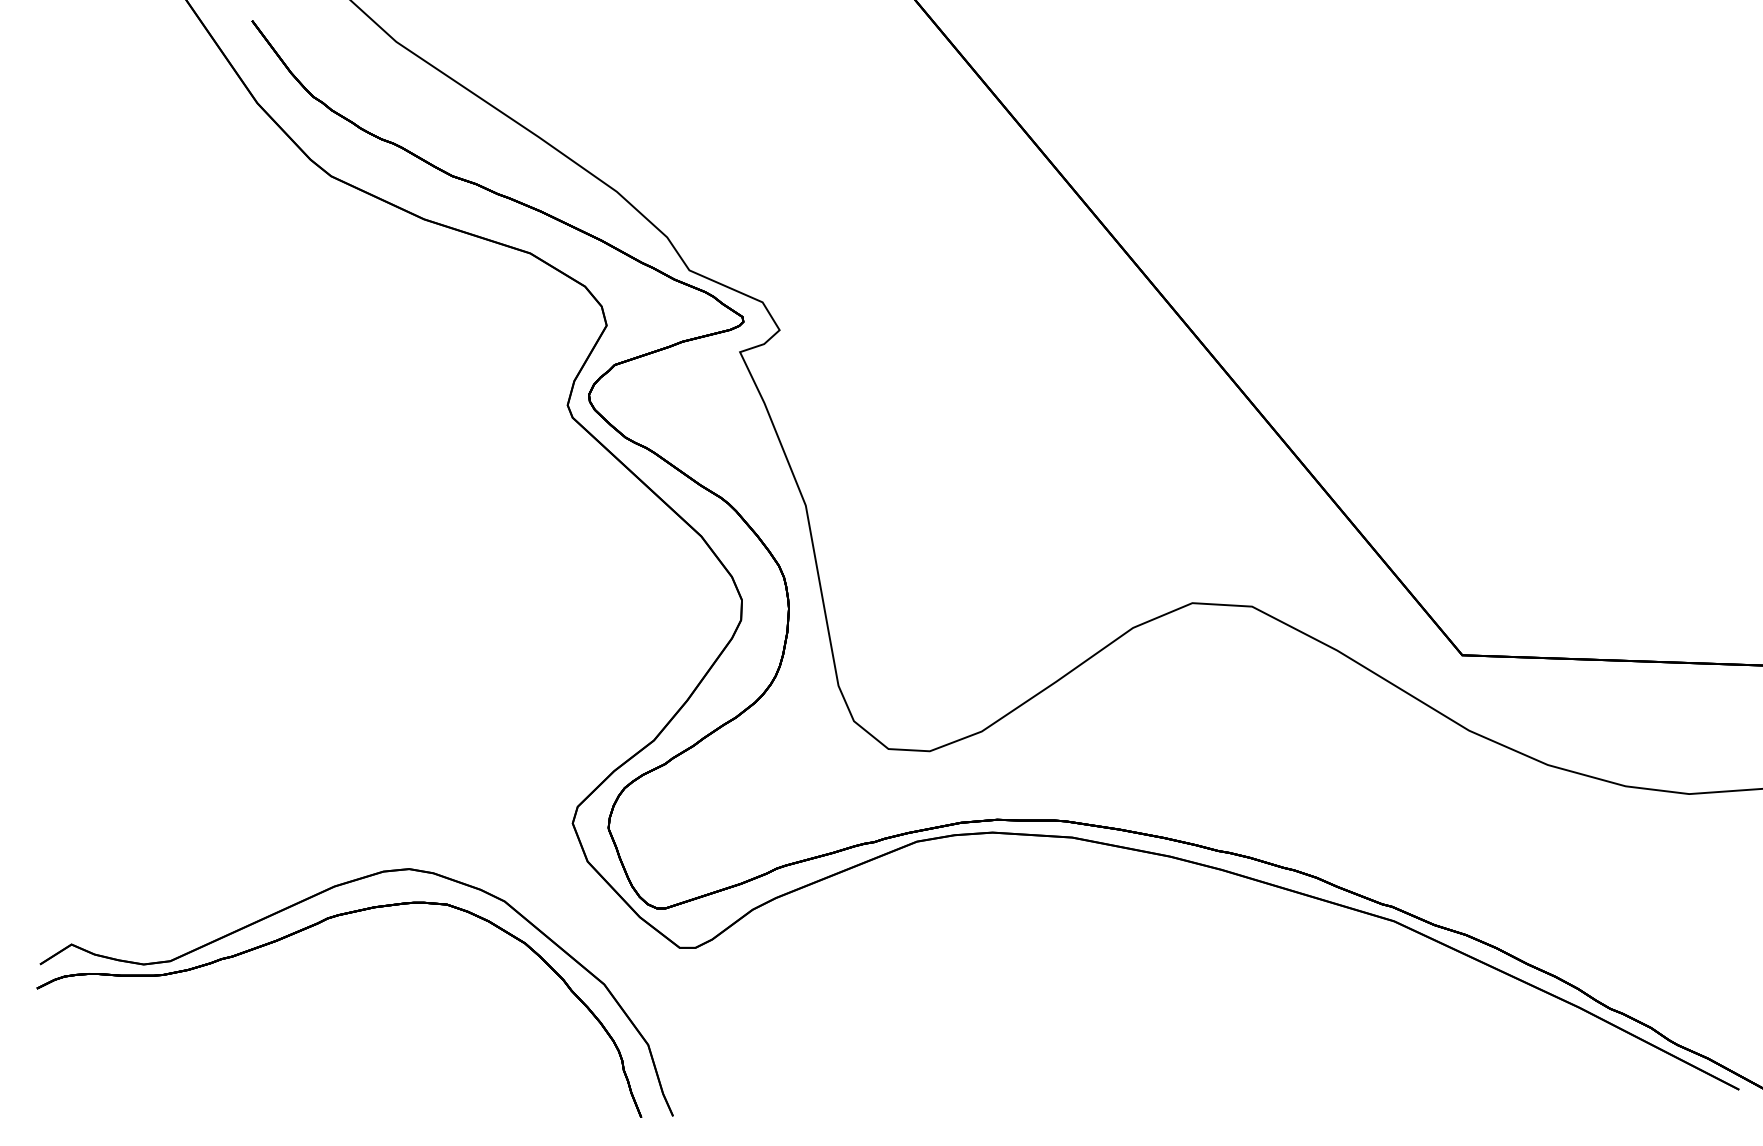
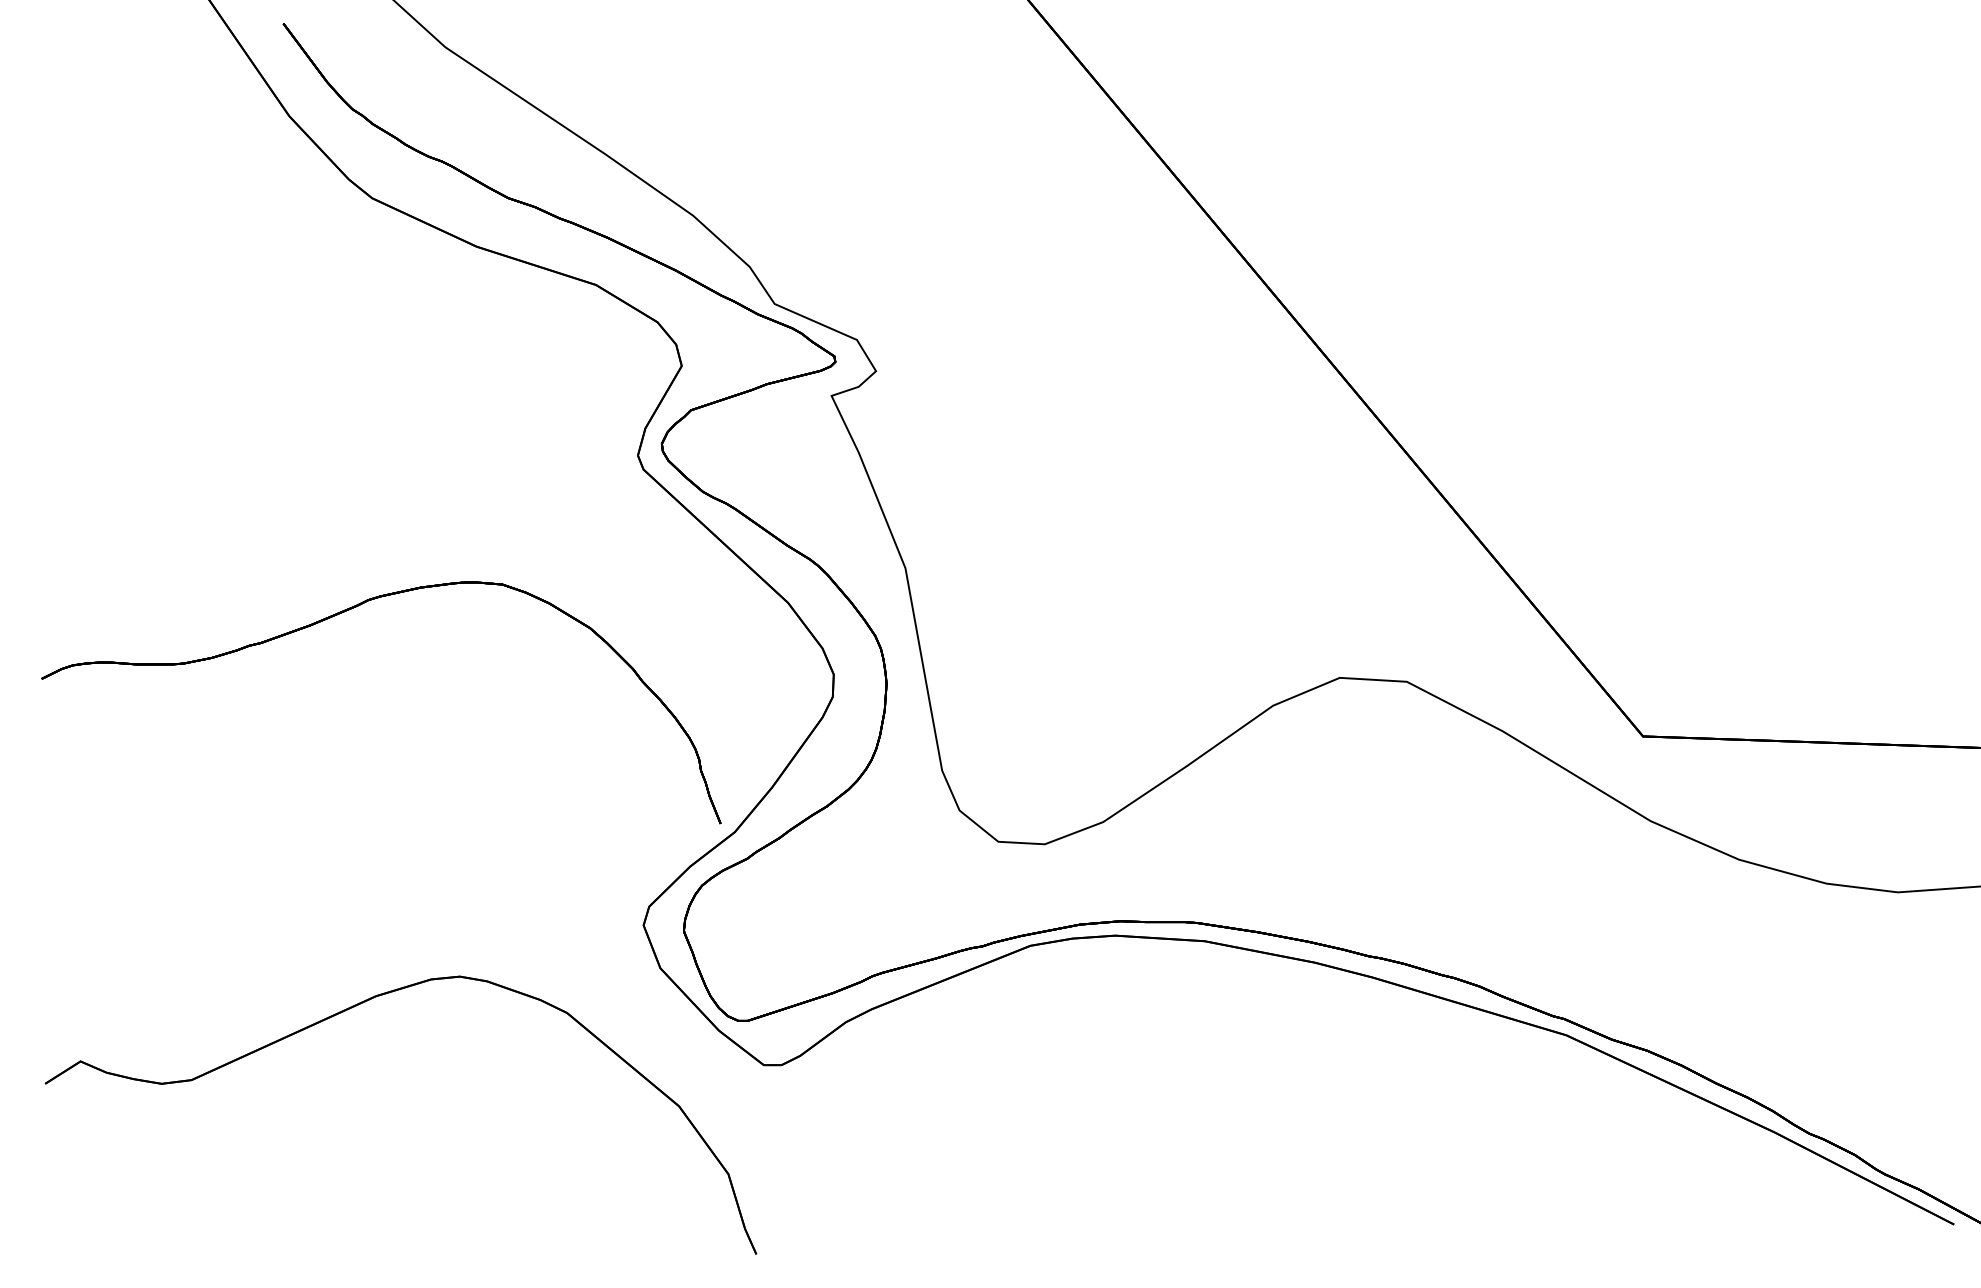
part: (306, 929) -> (344, 612), moved

